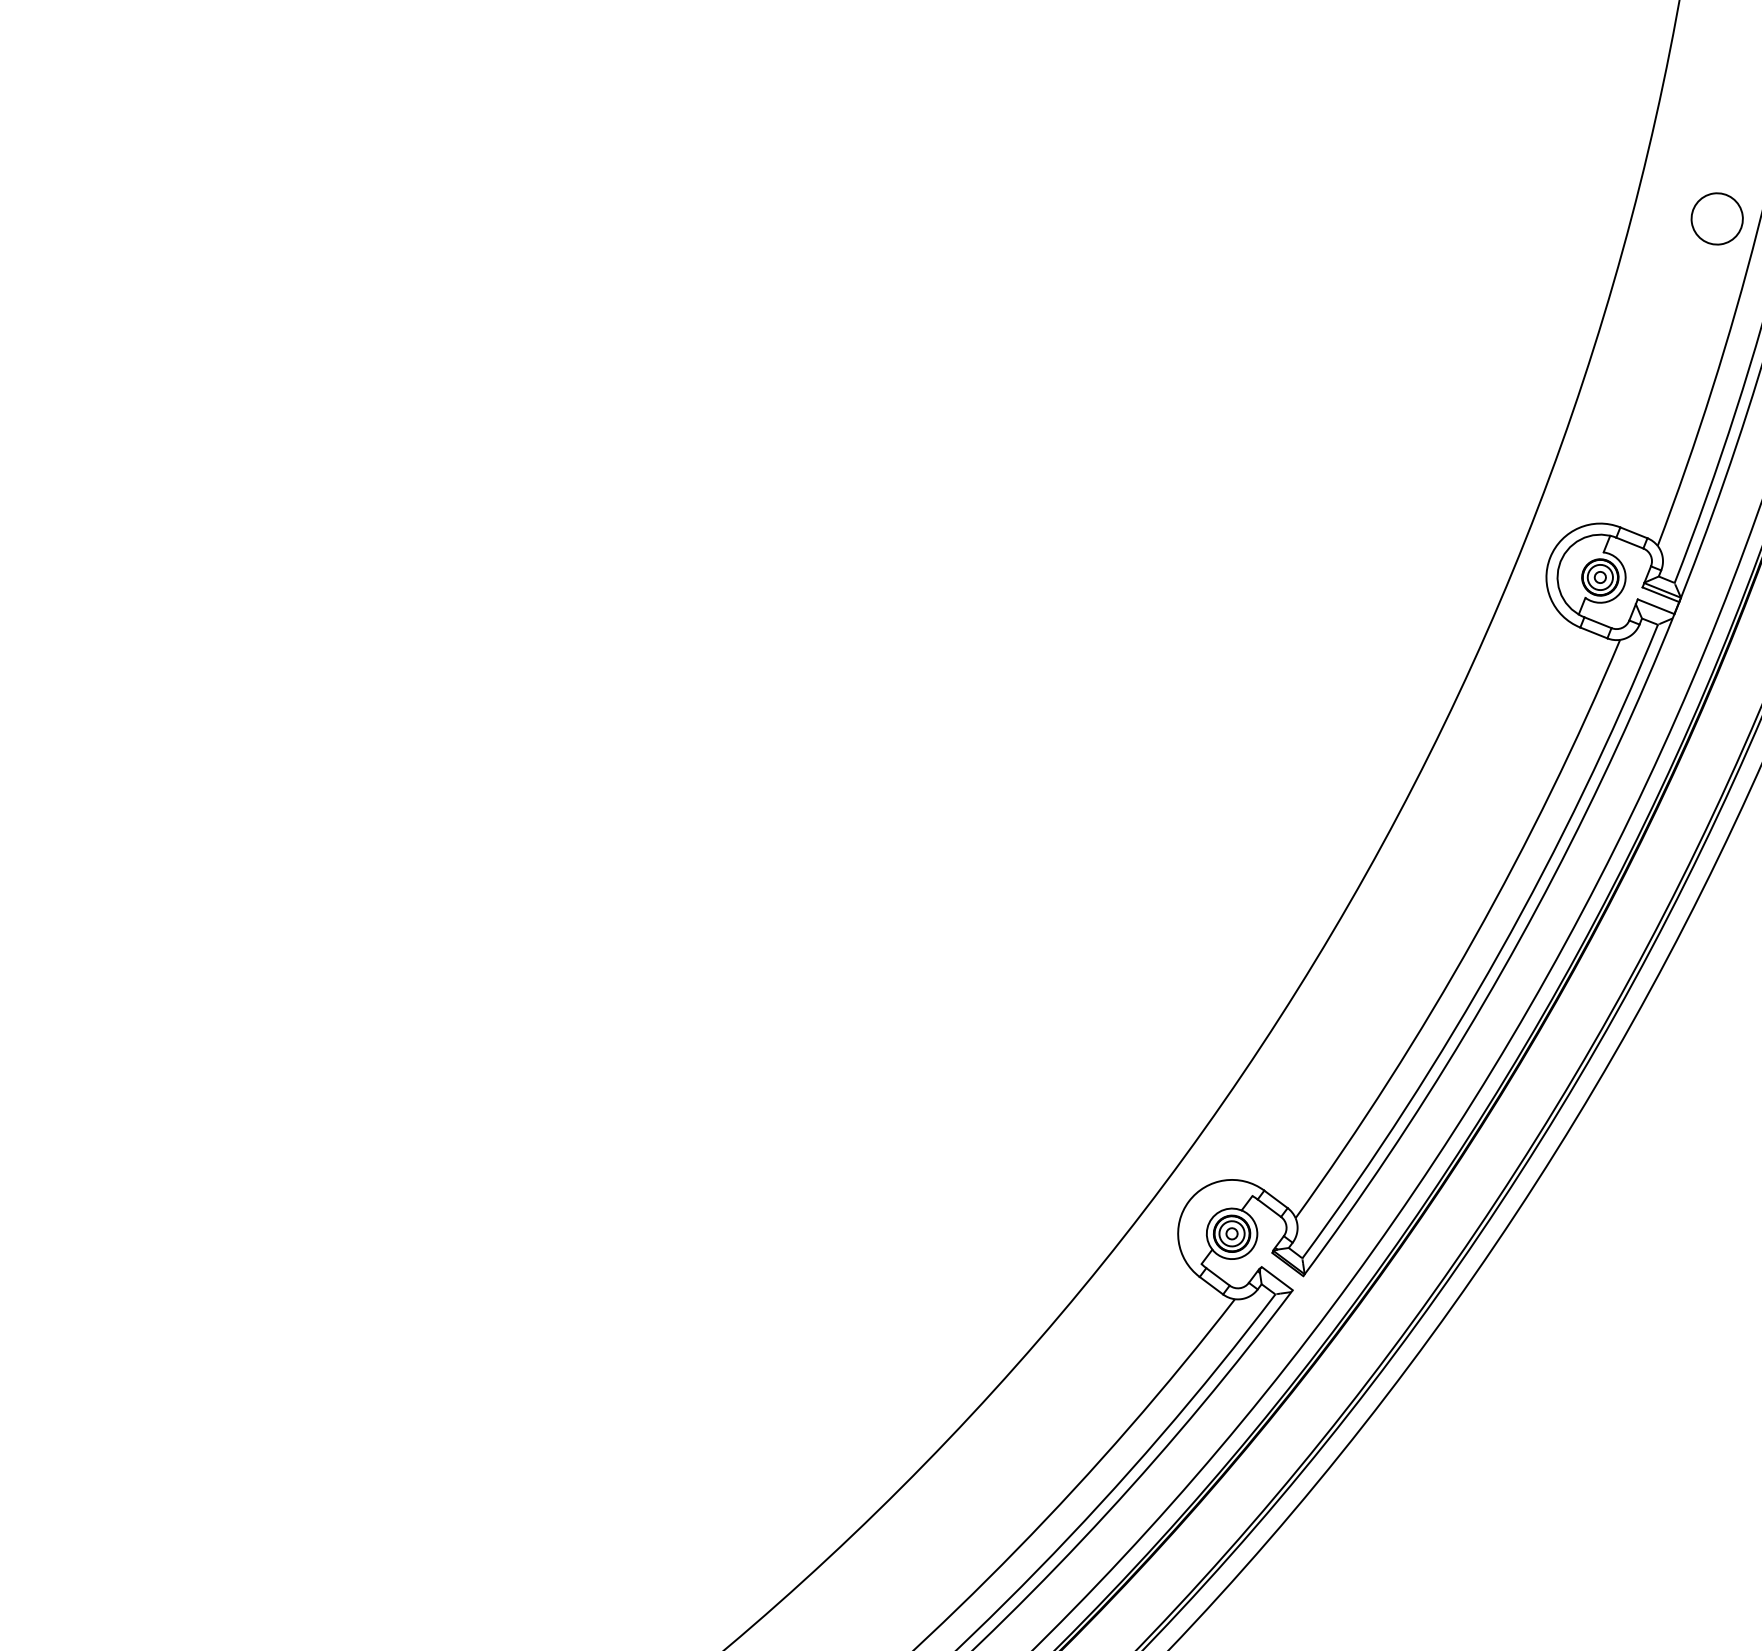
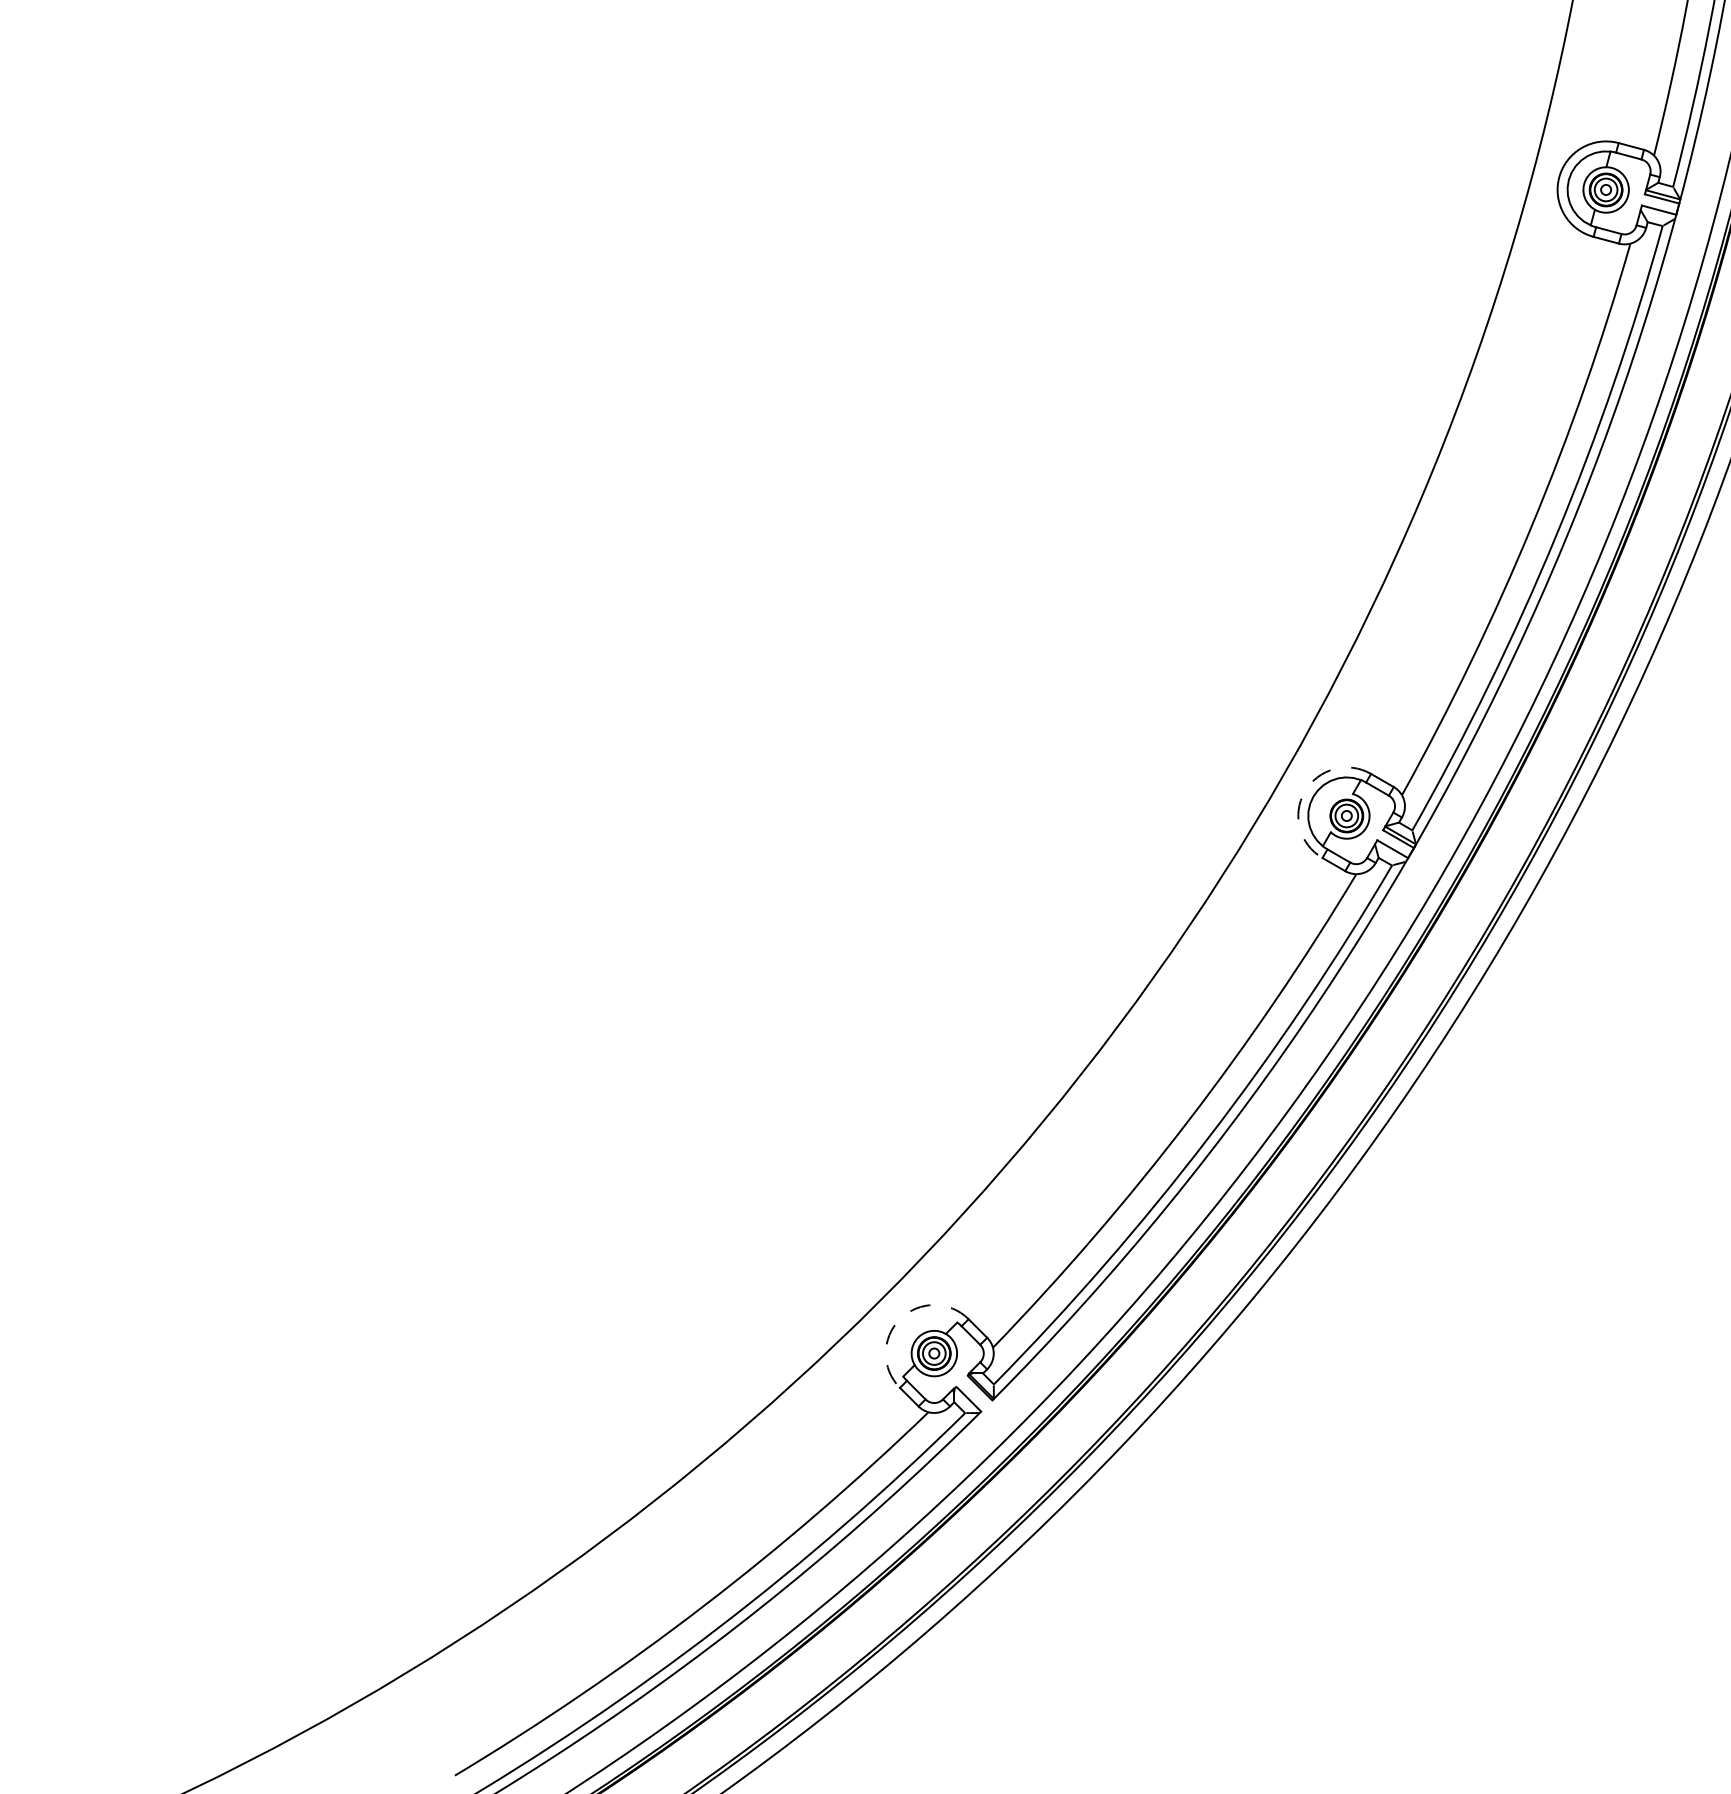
circle: (1716, 219) -> (1496, 511), removed
arc: (1549, 557) -> (1304, 791), solid -> dashed
arc: (1189, 1201) -> (900, 1319), solid -> dashed

